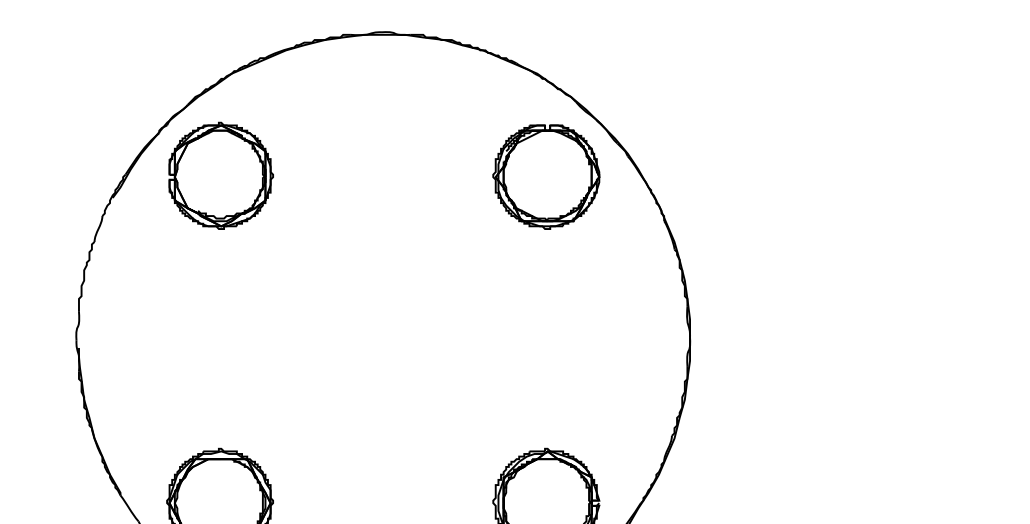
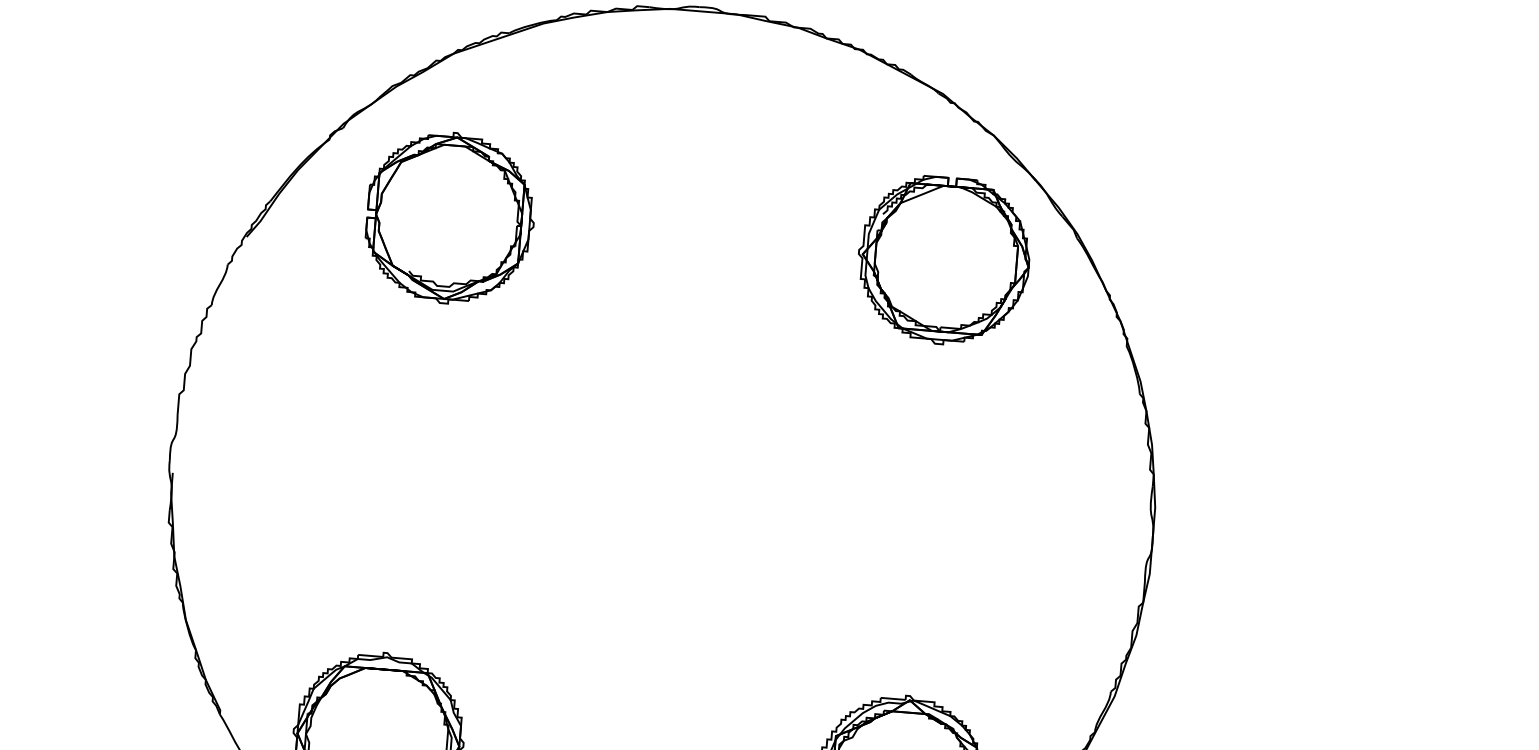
part: (220, 175) -> (449, 217), moved

